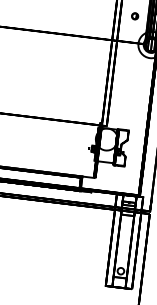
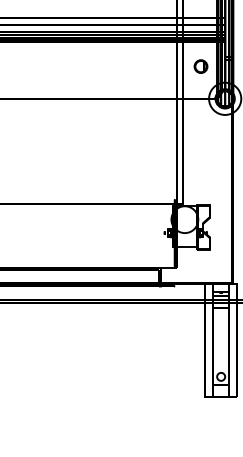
part: (134, 16) -> (200, 66), size x1.67

